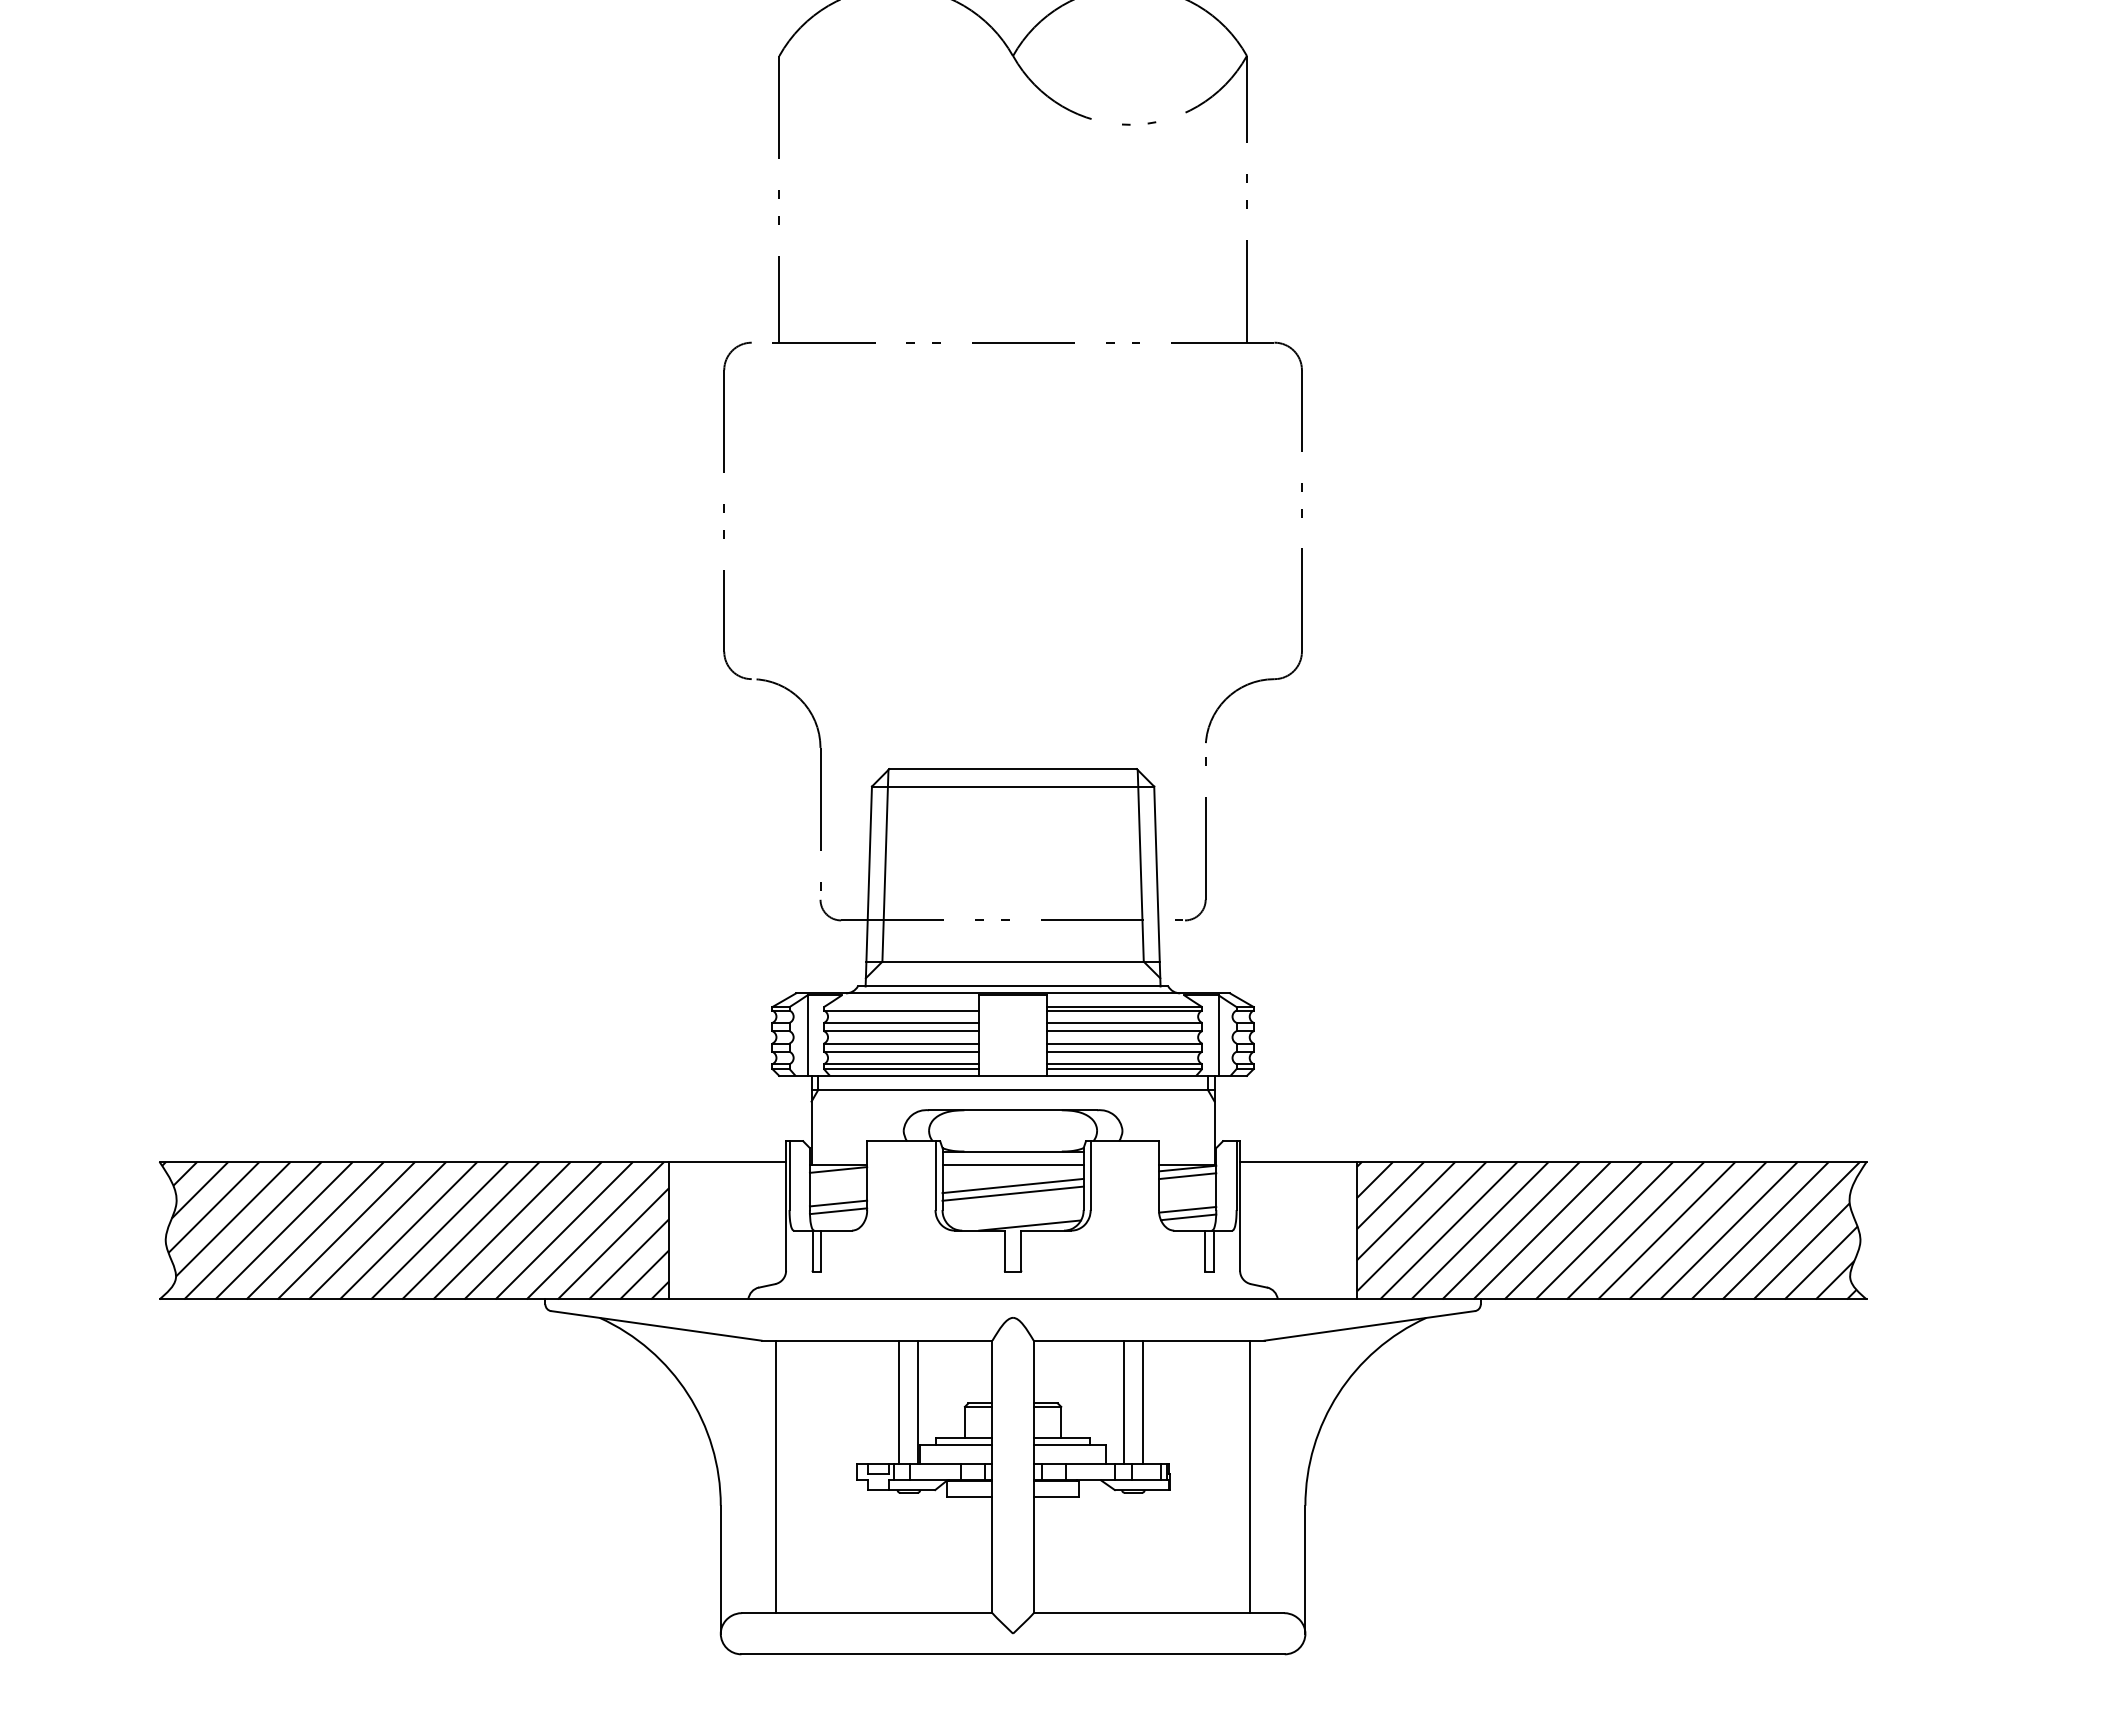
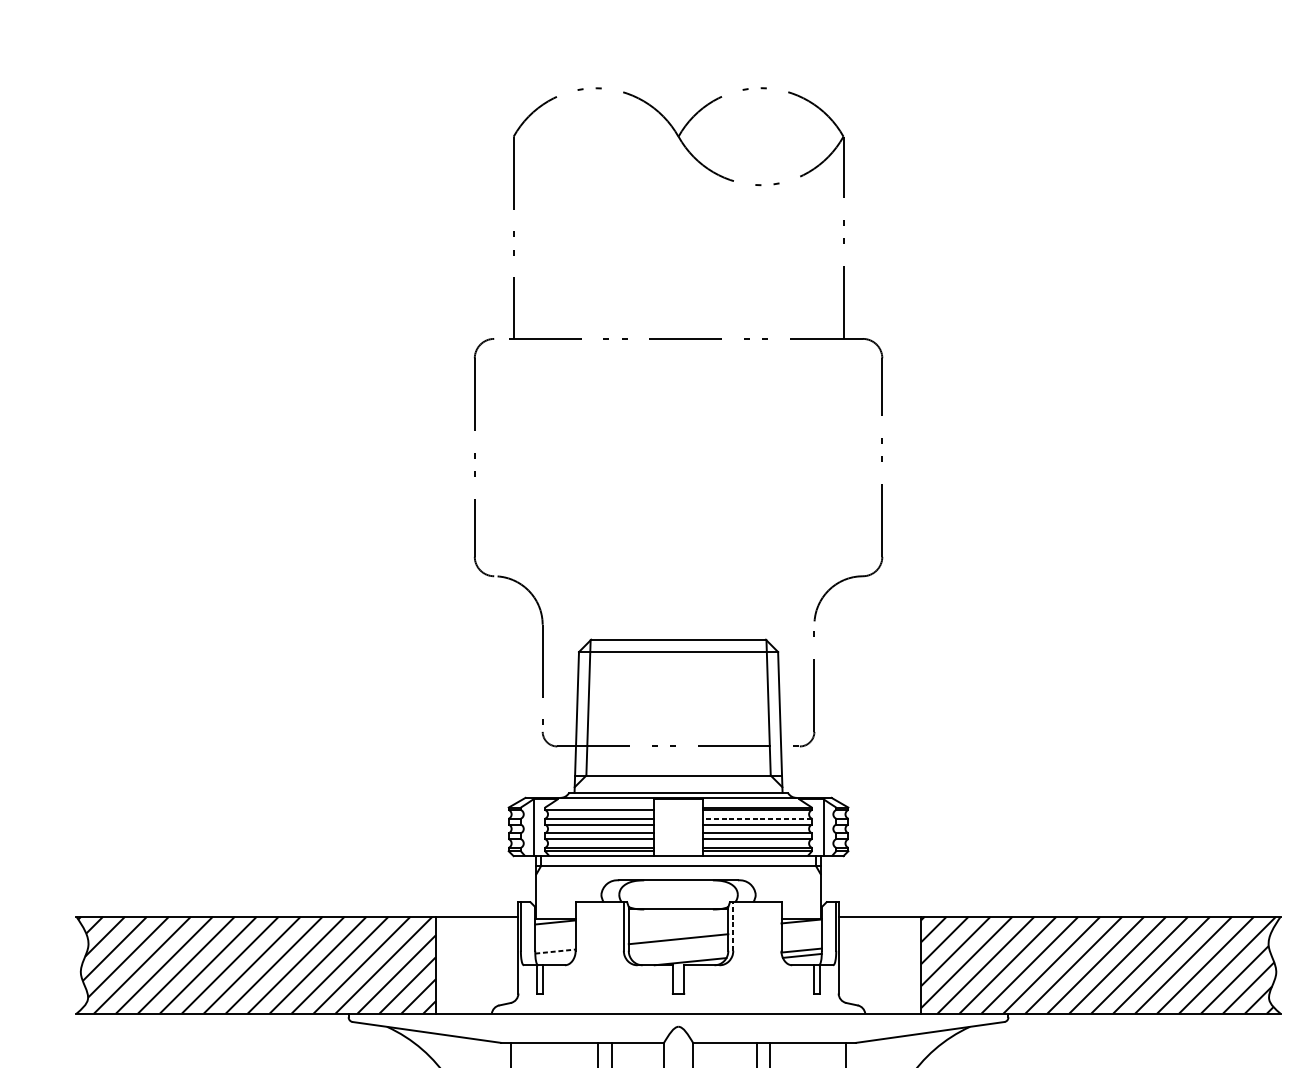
line: (1124, 1022) -> (757, 818), solid -> dashed
line: (1012, 1165) -> (678, 919), removed
line: (1090, 1175) -> (733, 926), solid -> dashed
line: (1187, 1176) -> (801, 927), removed
line: (1012, 1185) -> (678, 933), removed
line: (838, 1203) -> (555, 946), removed
line: (838, 1211) -> (555, 951), solid -> dashed

